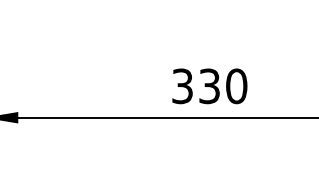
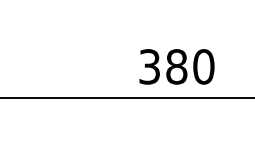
text: (209, 86) -> (176, 67), 330 -> 380

